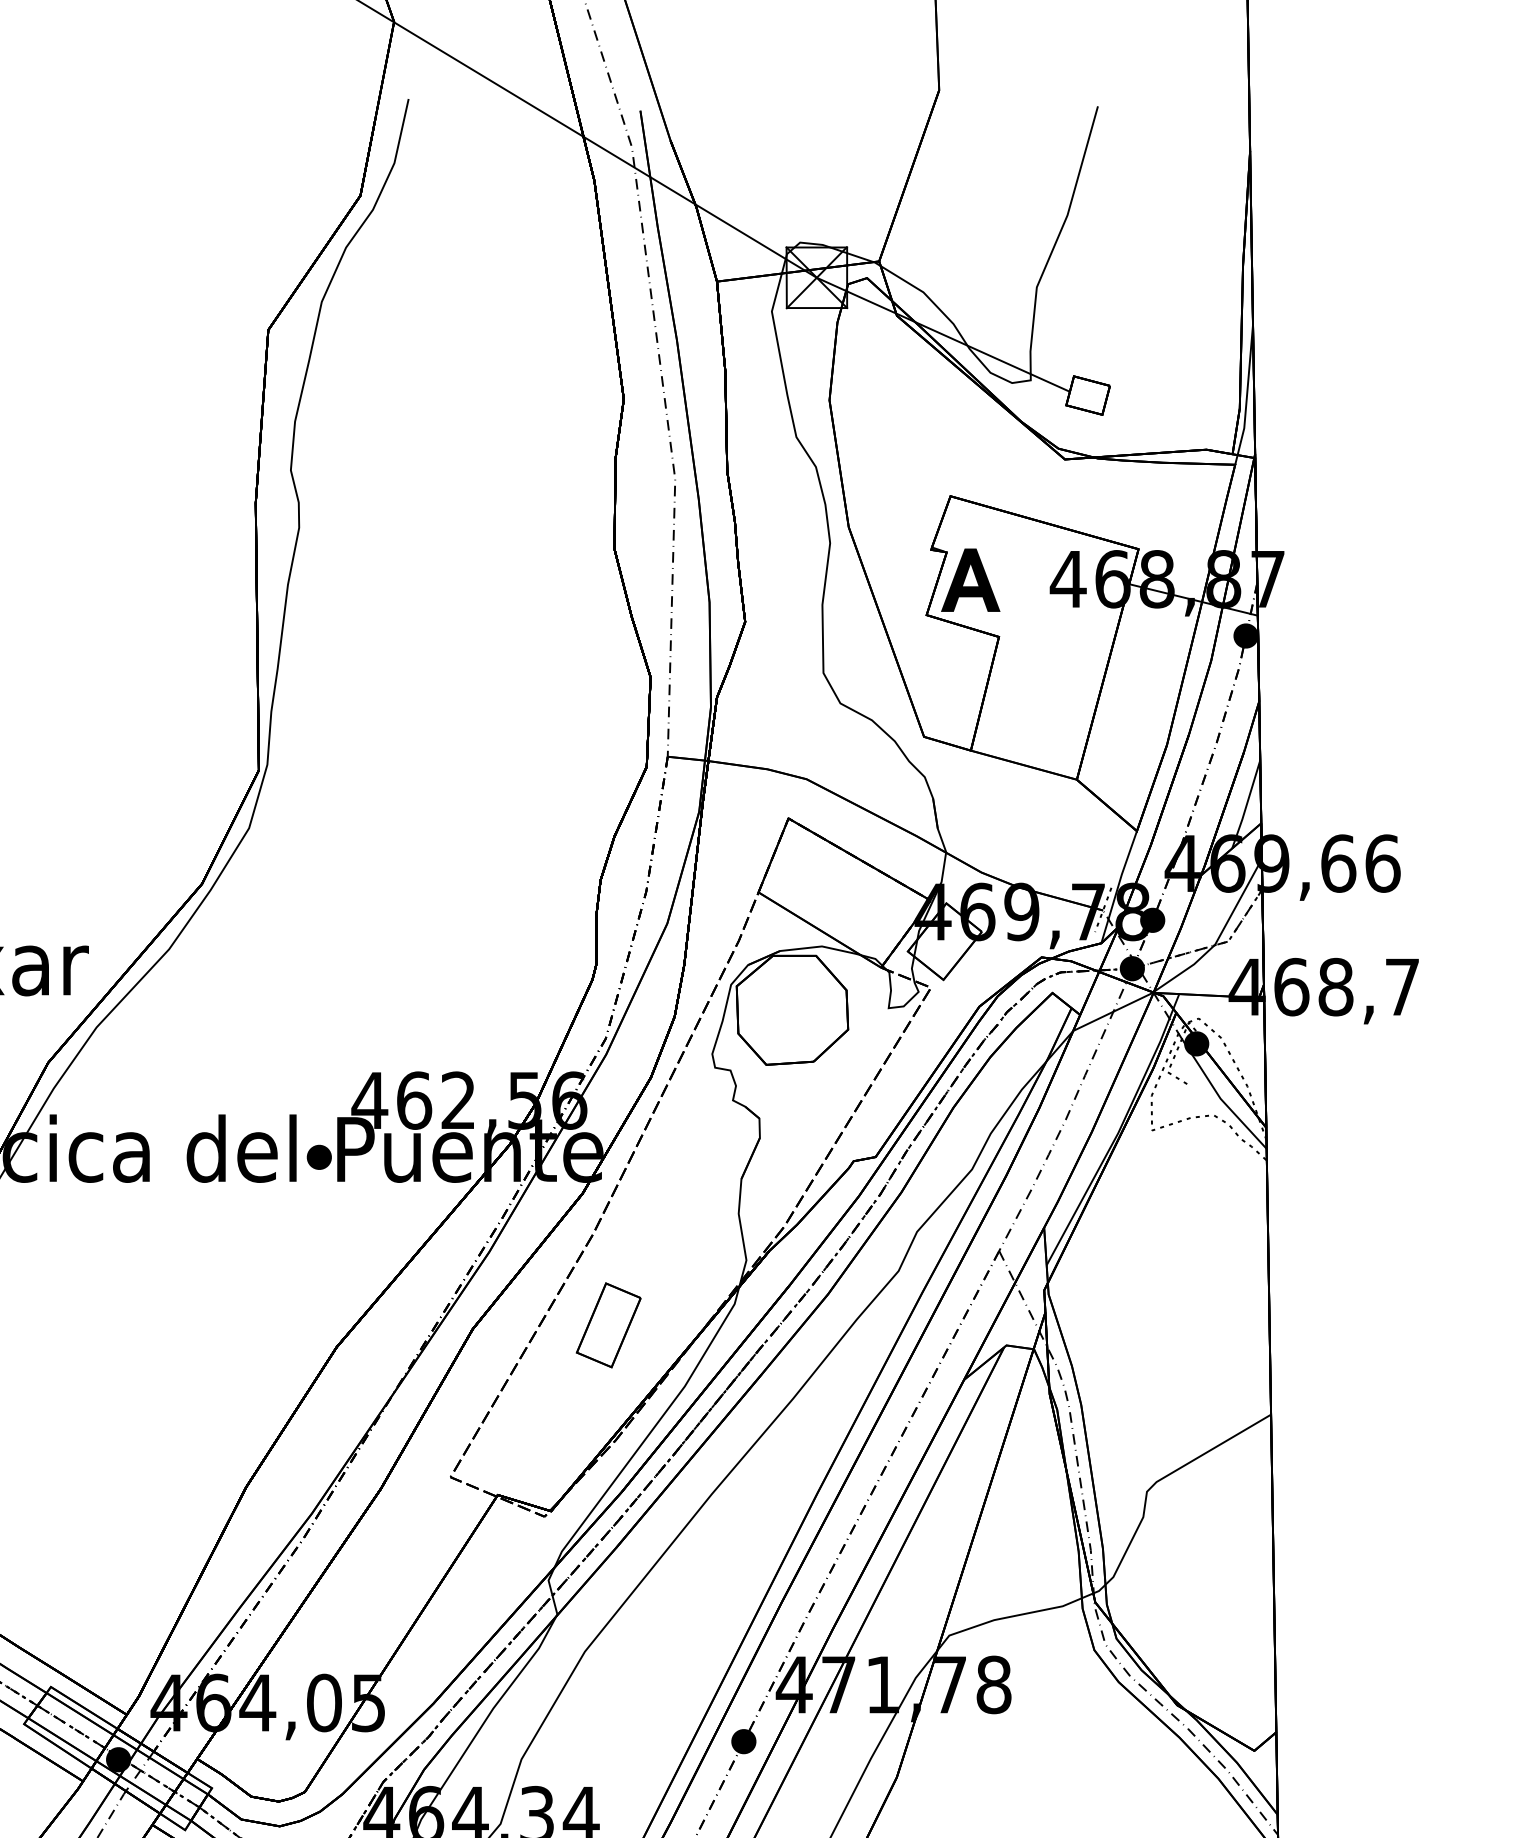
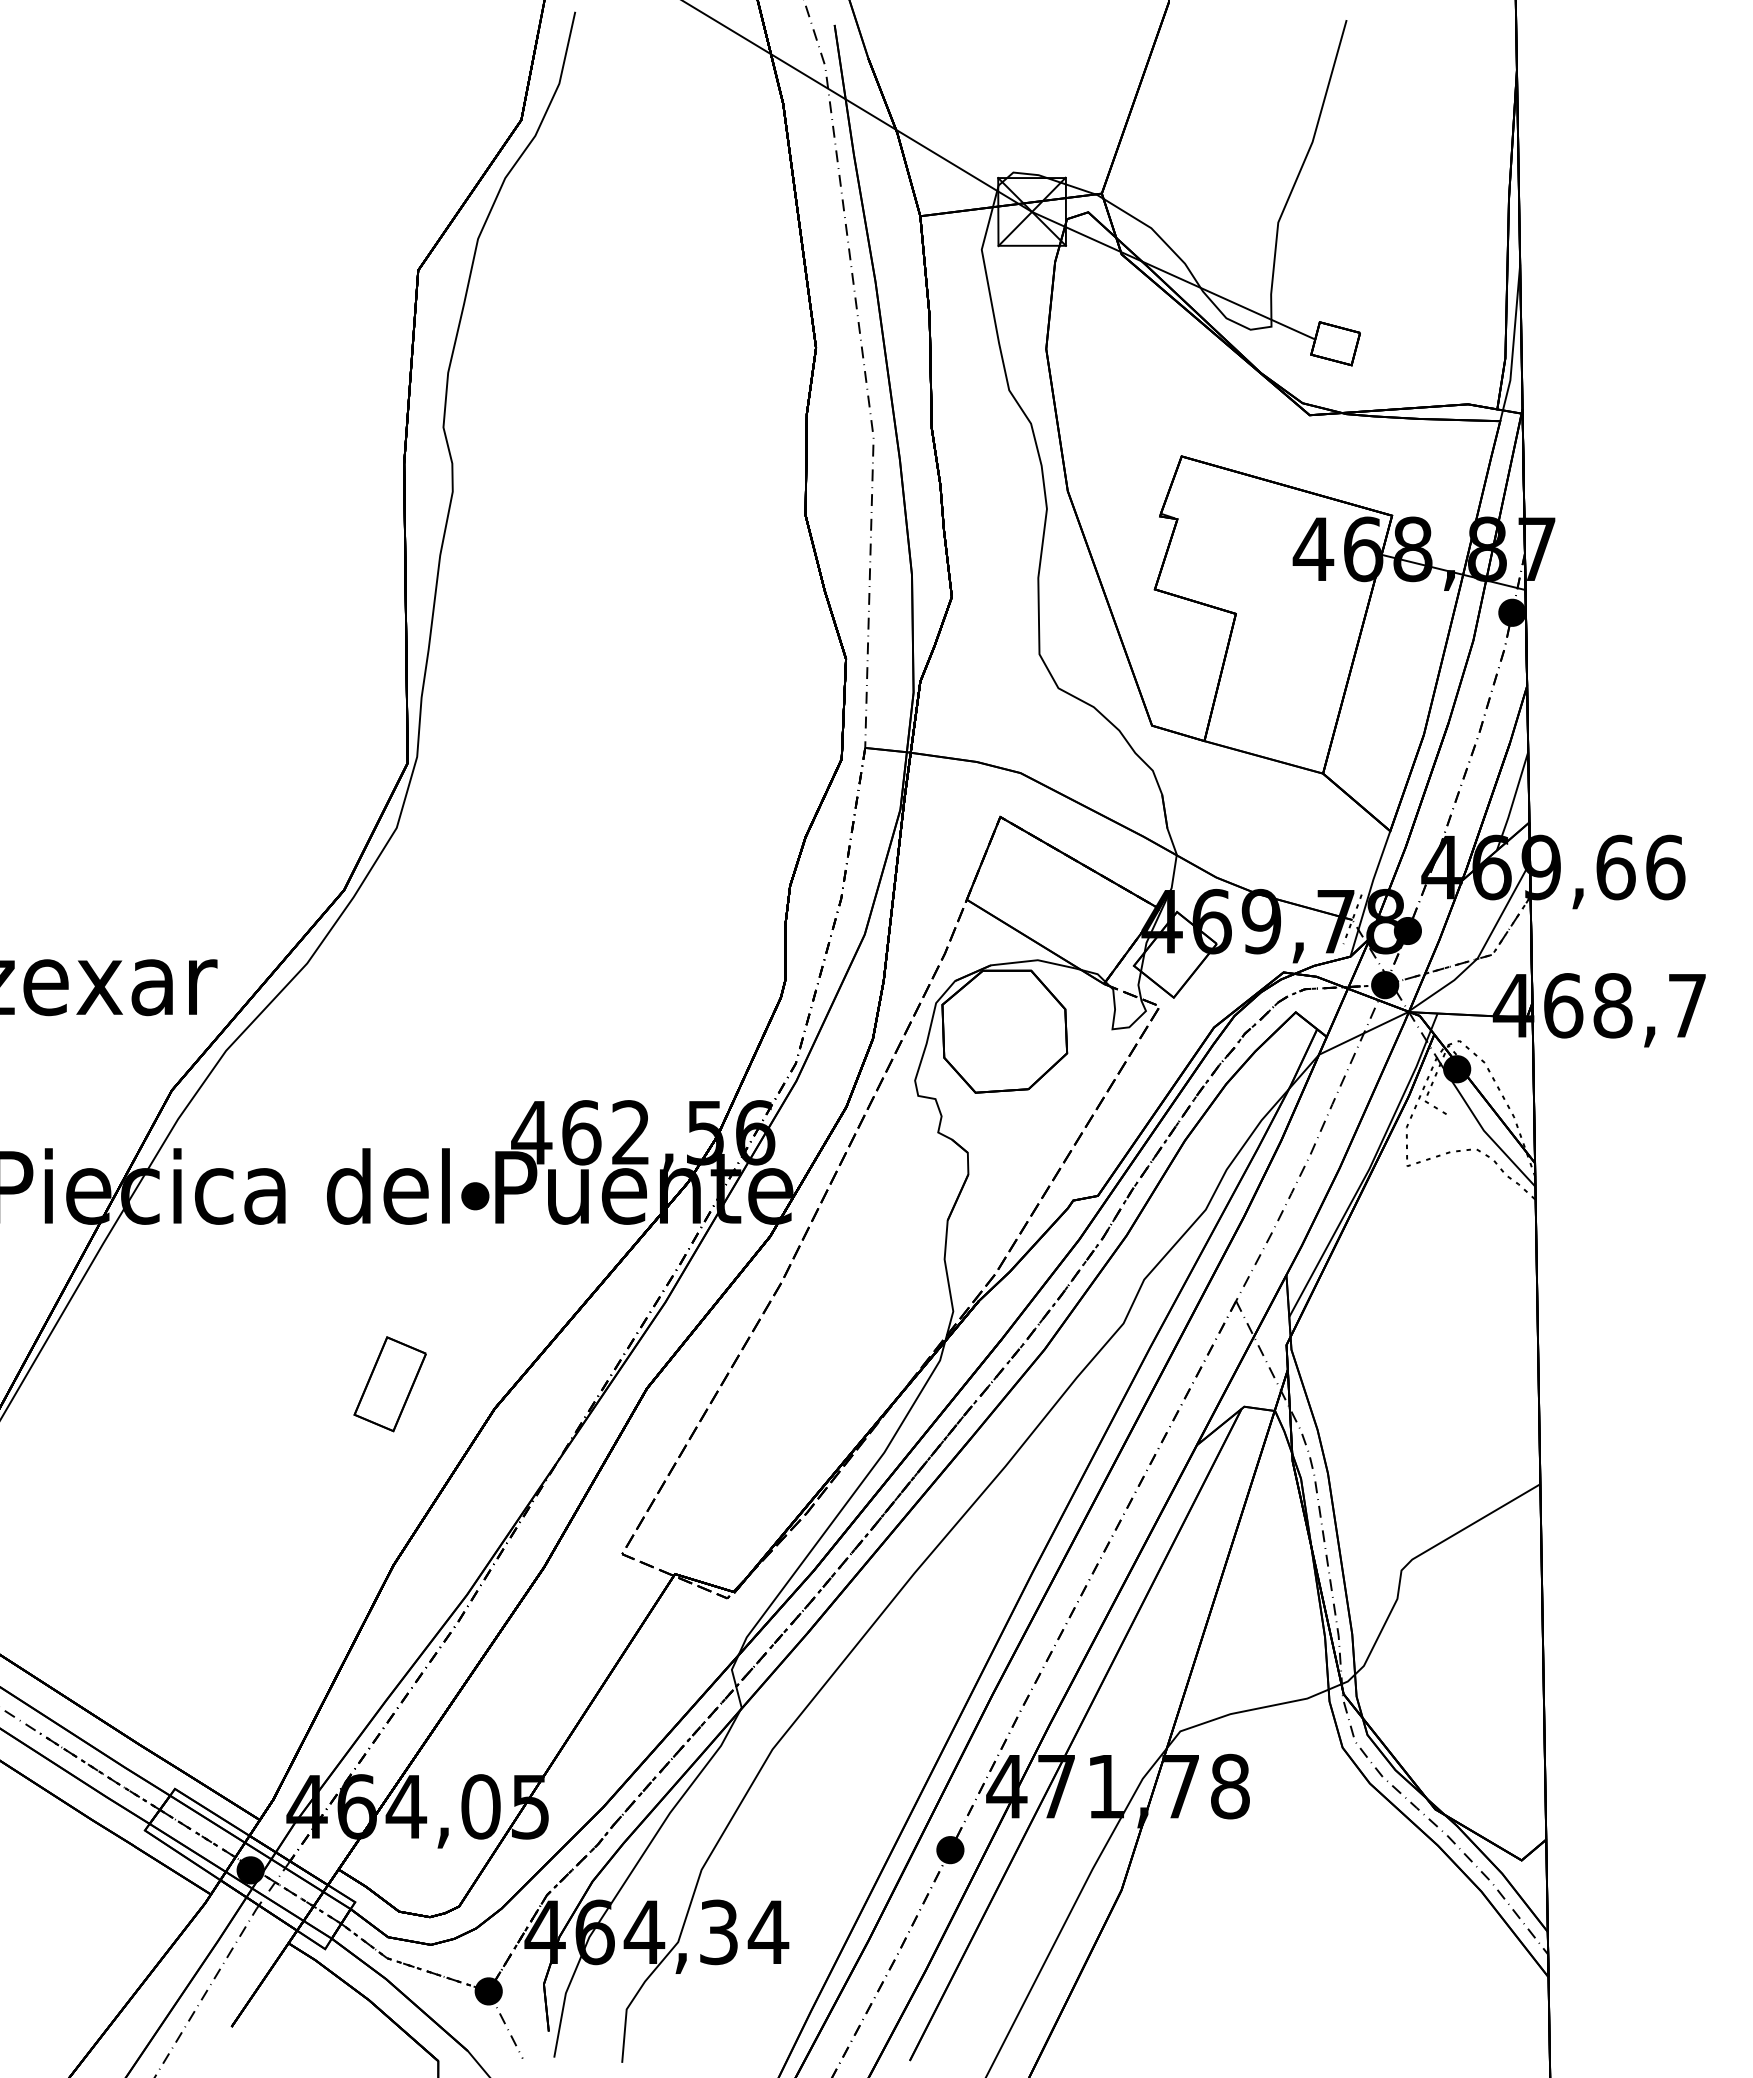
part: (970, 580) -> (1204, 550), removed
part: (608, 1325) -> (389, 1384), moved

